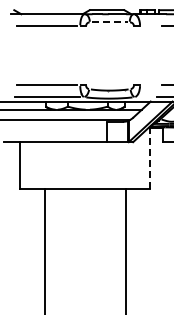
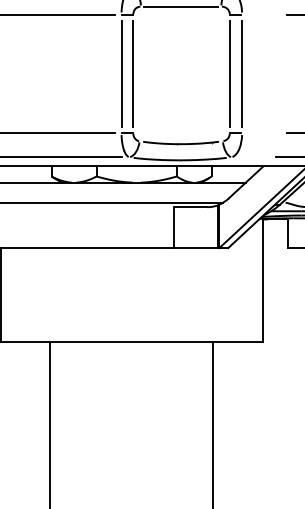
line: (110, 22) -> (182, 6), dashed -> solid
line: (80, 55) -> (122, 73), added
line: (86, 55) -> (134, 73), added
line: (133, 55) -> (228, 73), added
line: (140, 55) -> (242, 73), added
line: (150, 158) -> (263, 280), dashed -> solid

